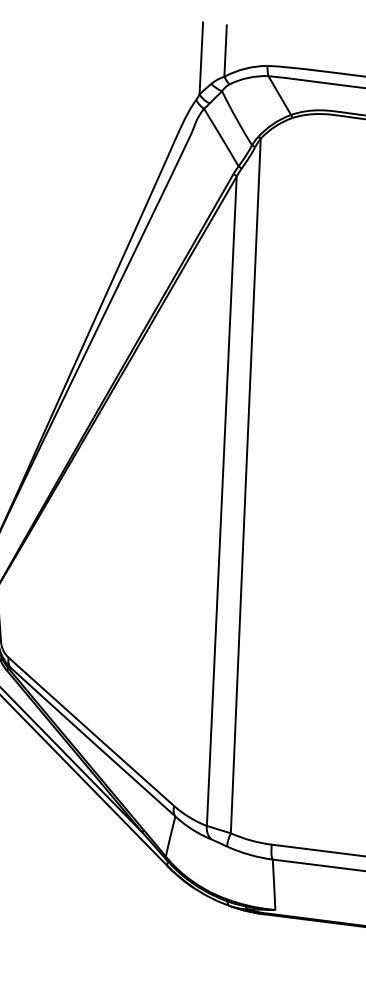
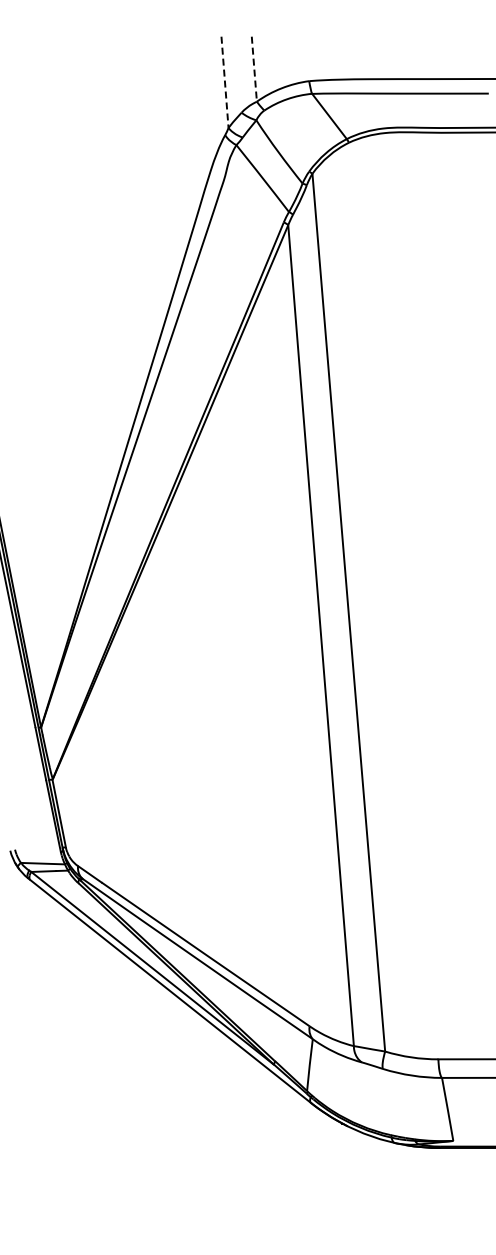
line: (225, 51) -> (254, 69), solid -> dashed
line: (201, 58) -> (225, 82), solid -> dashed

